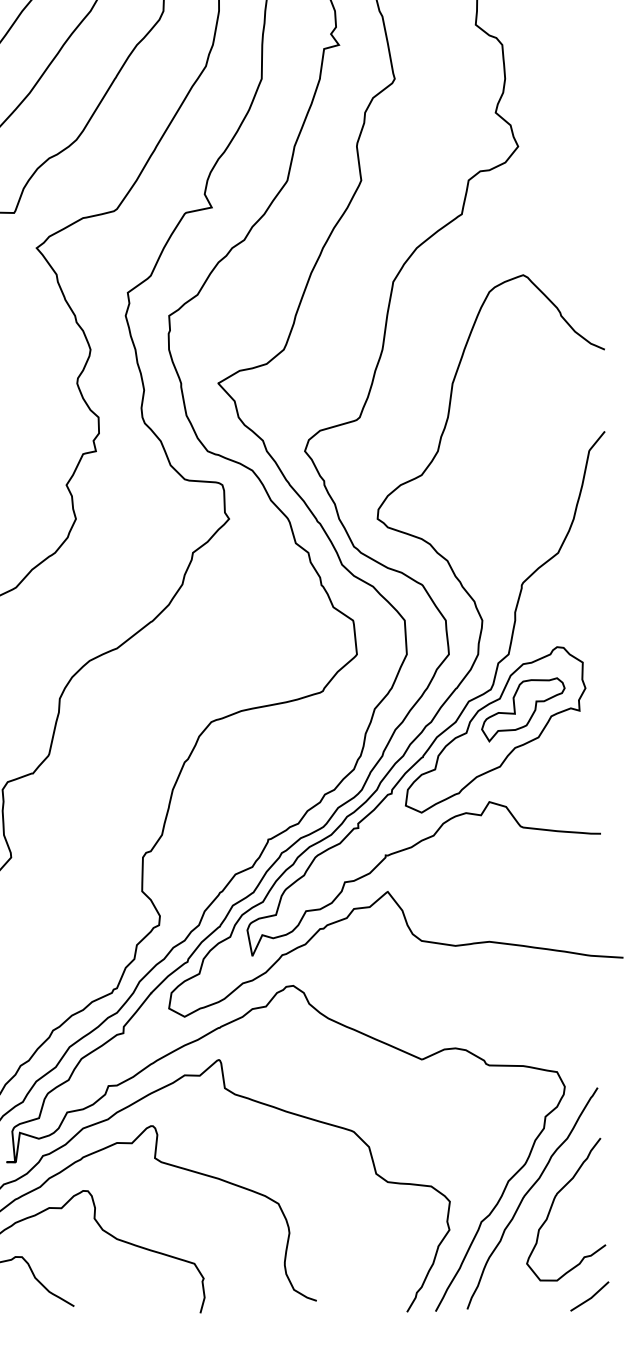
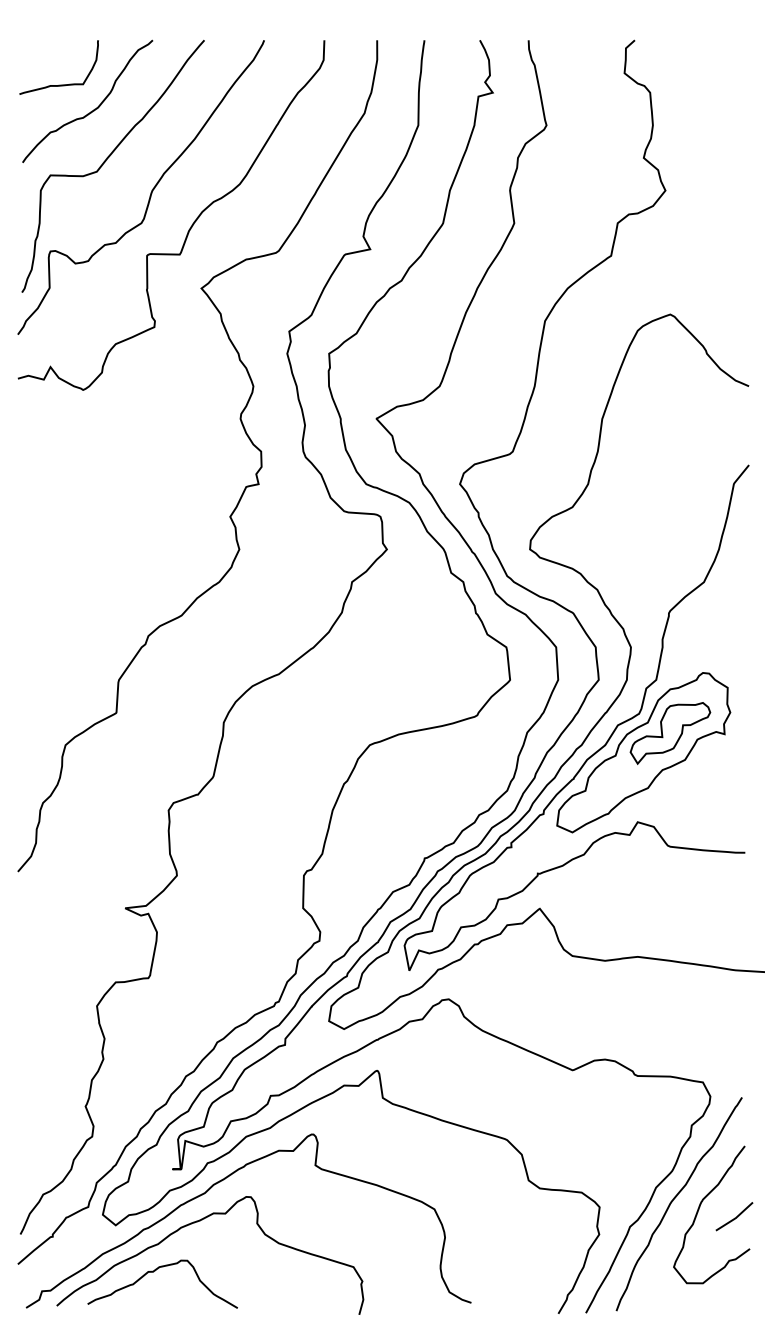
curve: (589, 1297) -> (734, 1217), moved

